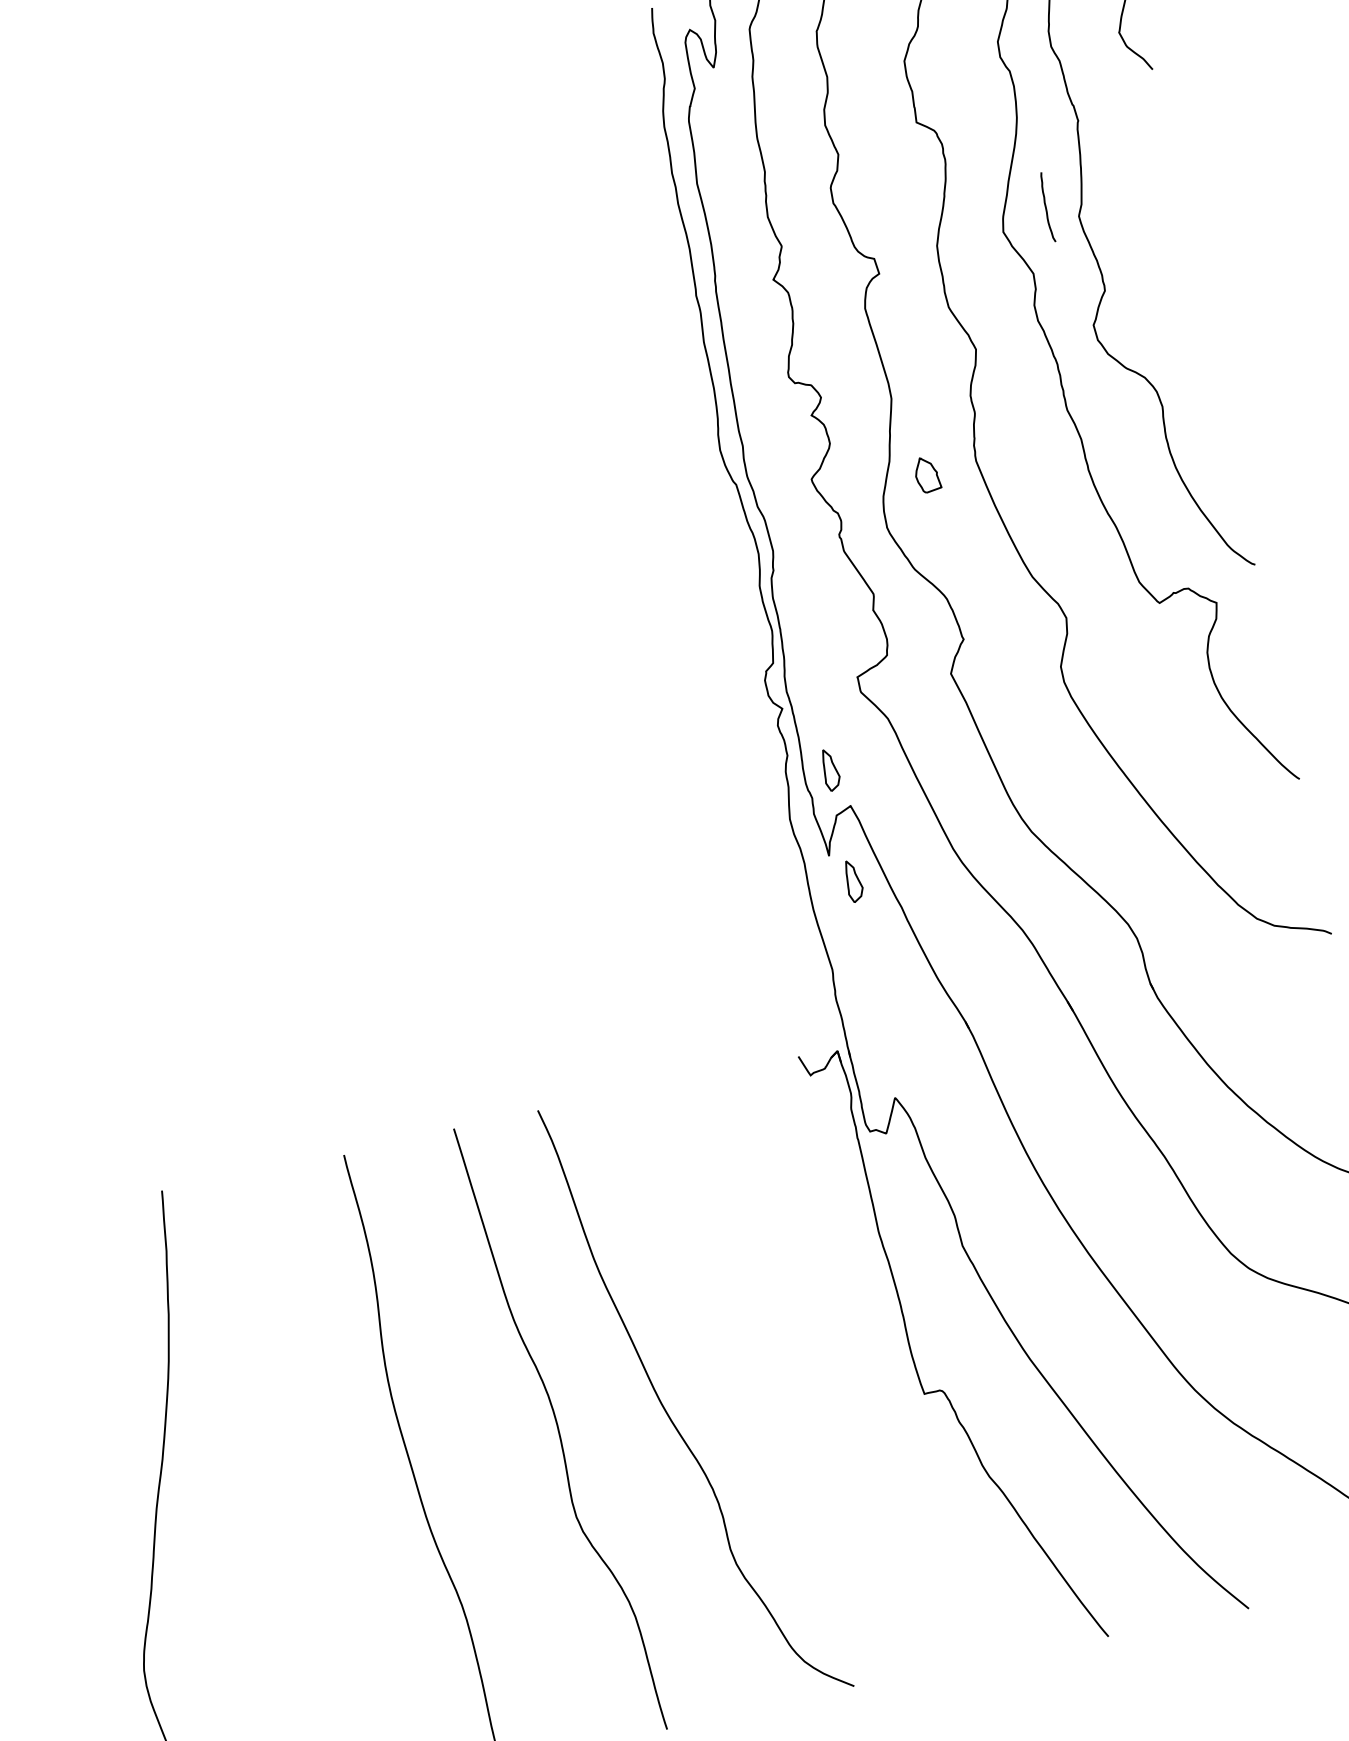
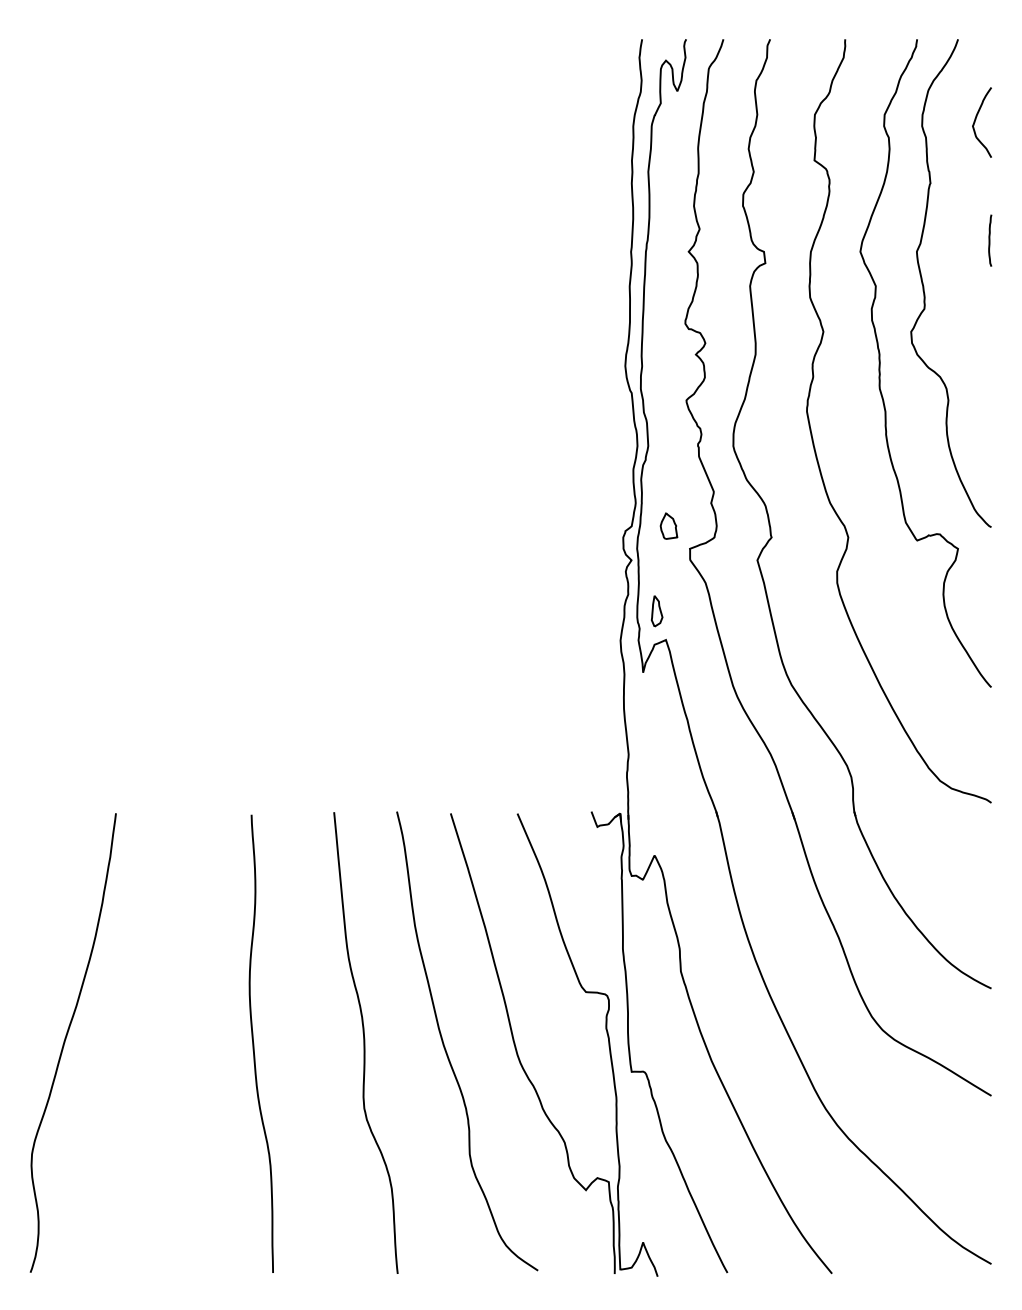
curve: (1047, 207) -> (990, 240), moved
part: (926, 473) -> (668, 525), moved
part: (854, 881) -> (657, 694), removed
part: (772, 1408) -> (520, 1059), added

